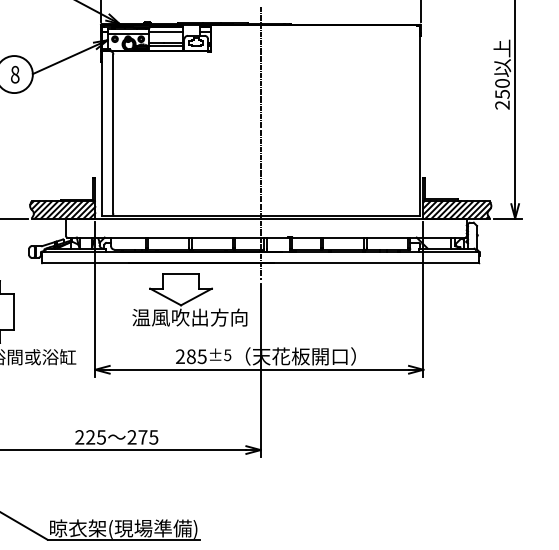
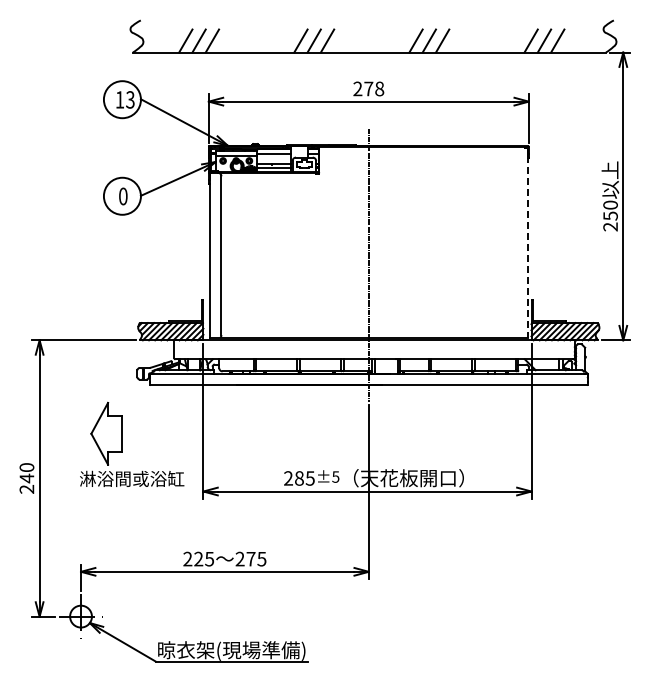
text: (15, 74) -> (123, 196), 8 -> 0
line: (419, 125) -> (527, 247), solid -> dashed
part: (189, 299) -> (297, 421), removed

